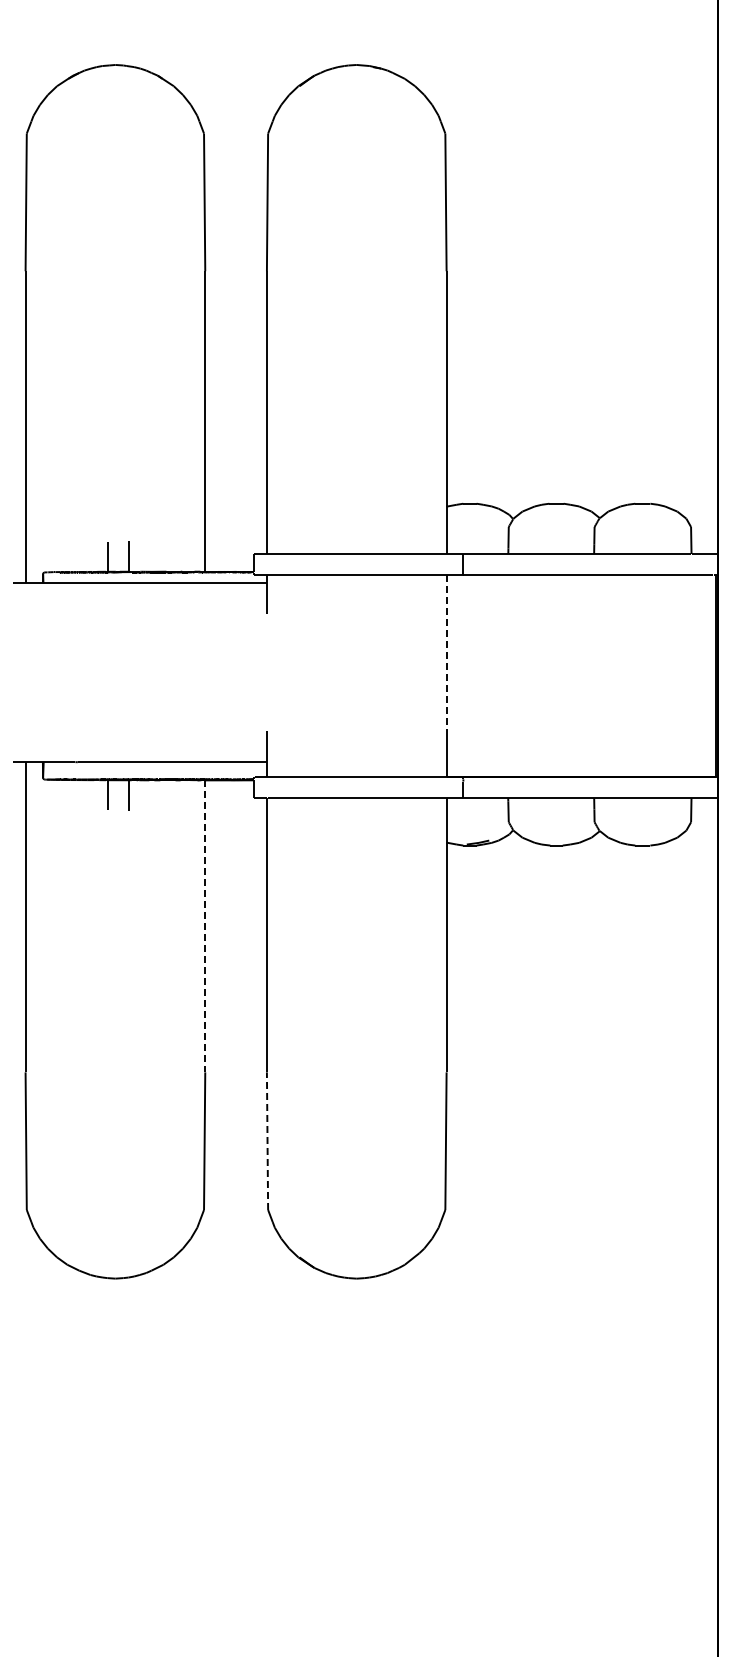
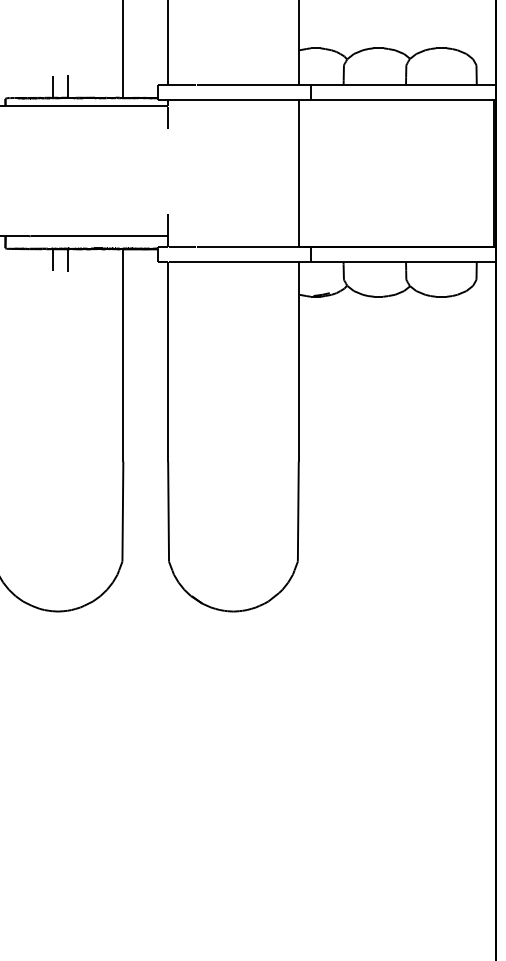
line: (446, 654) -> (298, 157), dashed -> solid
line: (205, 926) -> (123, 355), dashed -> solid
line: (267, 1141) -> (168, 511), dashed -> solid

